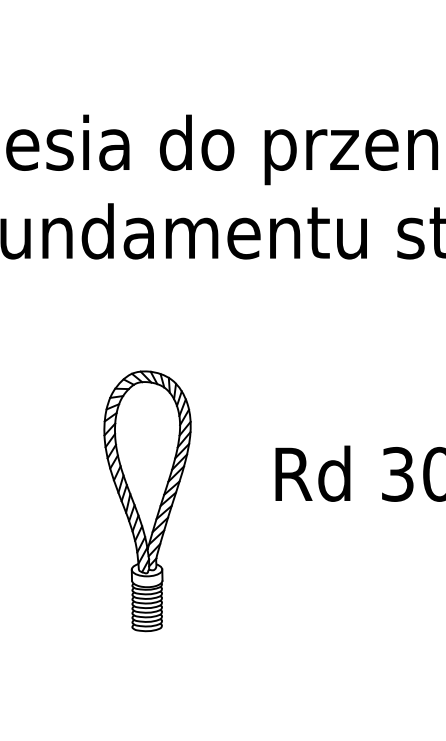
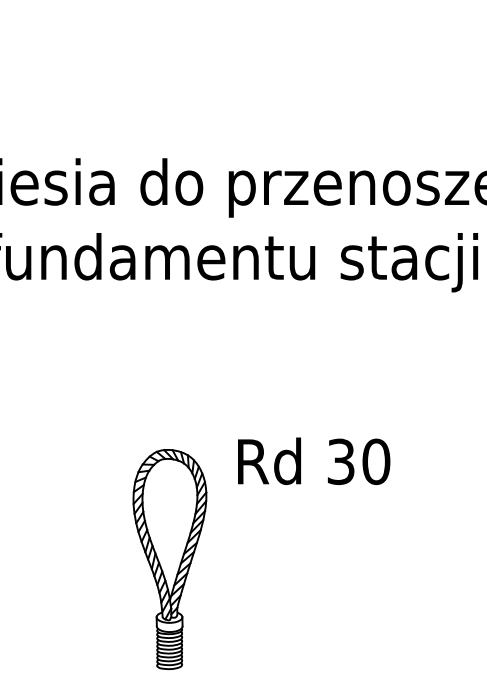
part: (147, 501) -> (169, 559), moved

